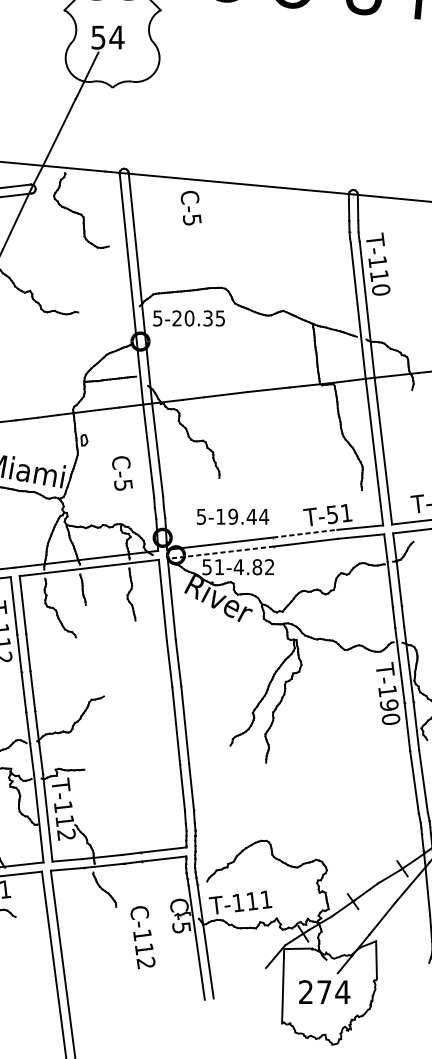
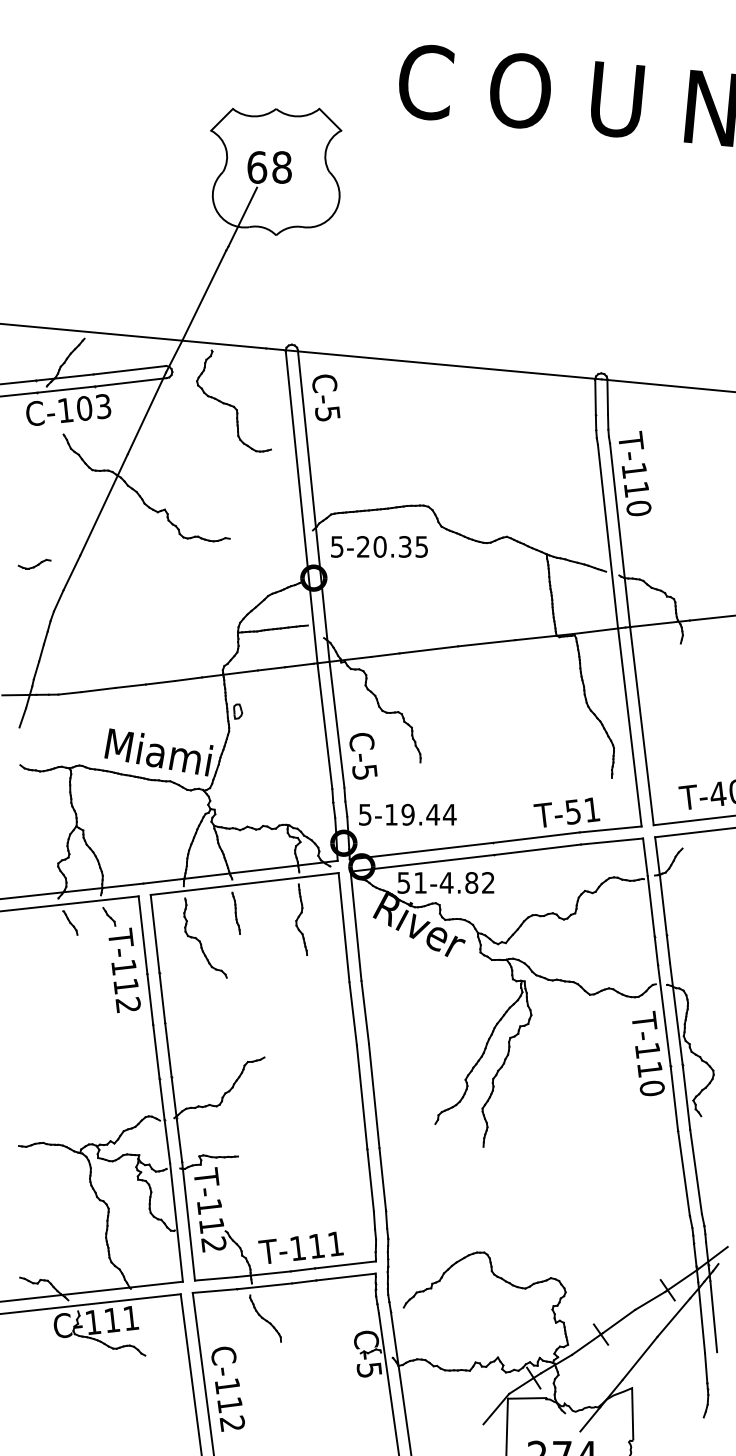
text: (107, 37) -> (269, 167), 54 -> 68
text: (191, 207) -> (326, 397), moved
text: (122, 473) -> (363, 756), moved
text: (232, 516) -> (407, 814), moved
line: (305, 533) -> (536, 837), dashed -> solid
line: (220, 552) -> (422, 863), dashed -> solid
text: (388, 705) -> (649, 1069), T-190 -> T-110
text: (240, 902) -> (300, 1247), moved
text: (142, 937) -> (227, 1388), moved

